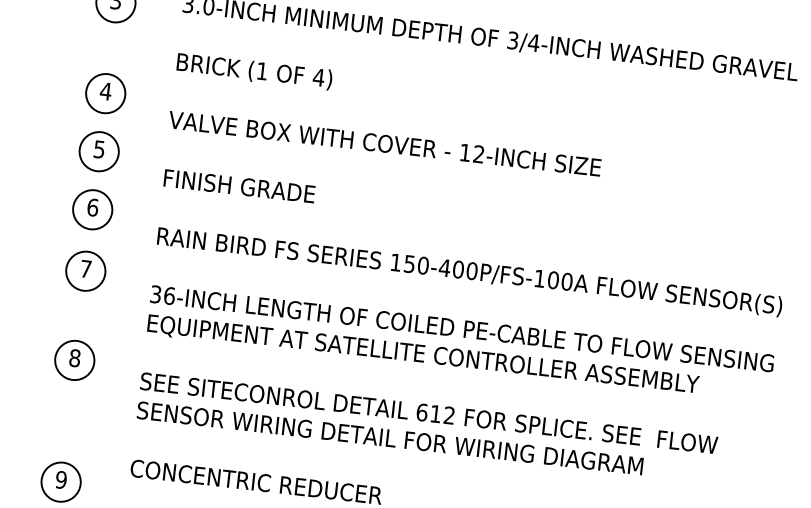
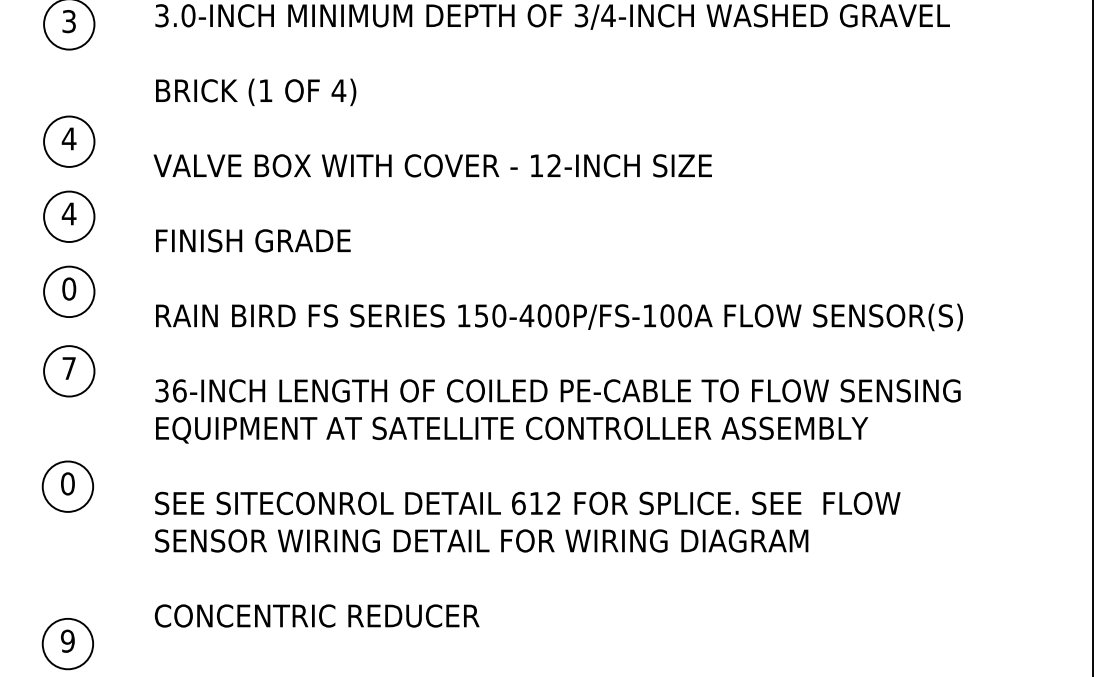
text: (98, 149) -> (68, 213), 5 -> 4
text: (93, 207) -> (69, 288), 6 -> 0
text: (74, 357) -> (67, 483), 8 -> 0

